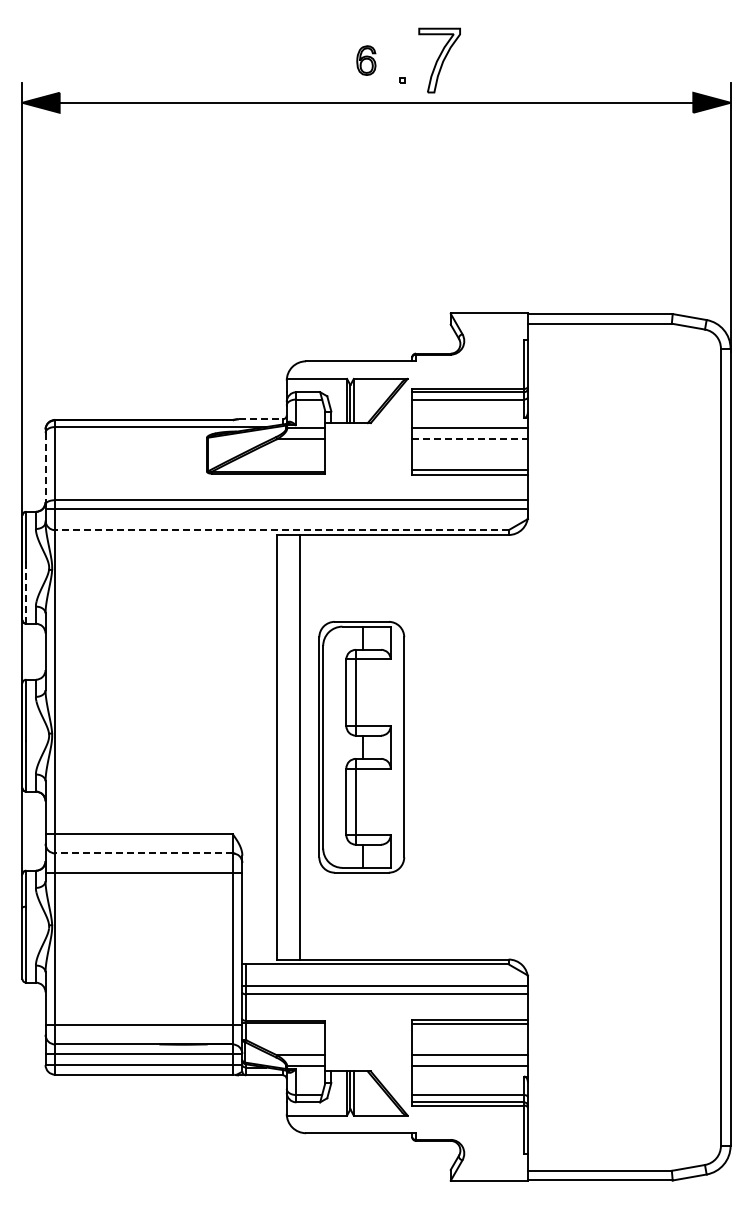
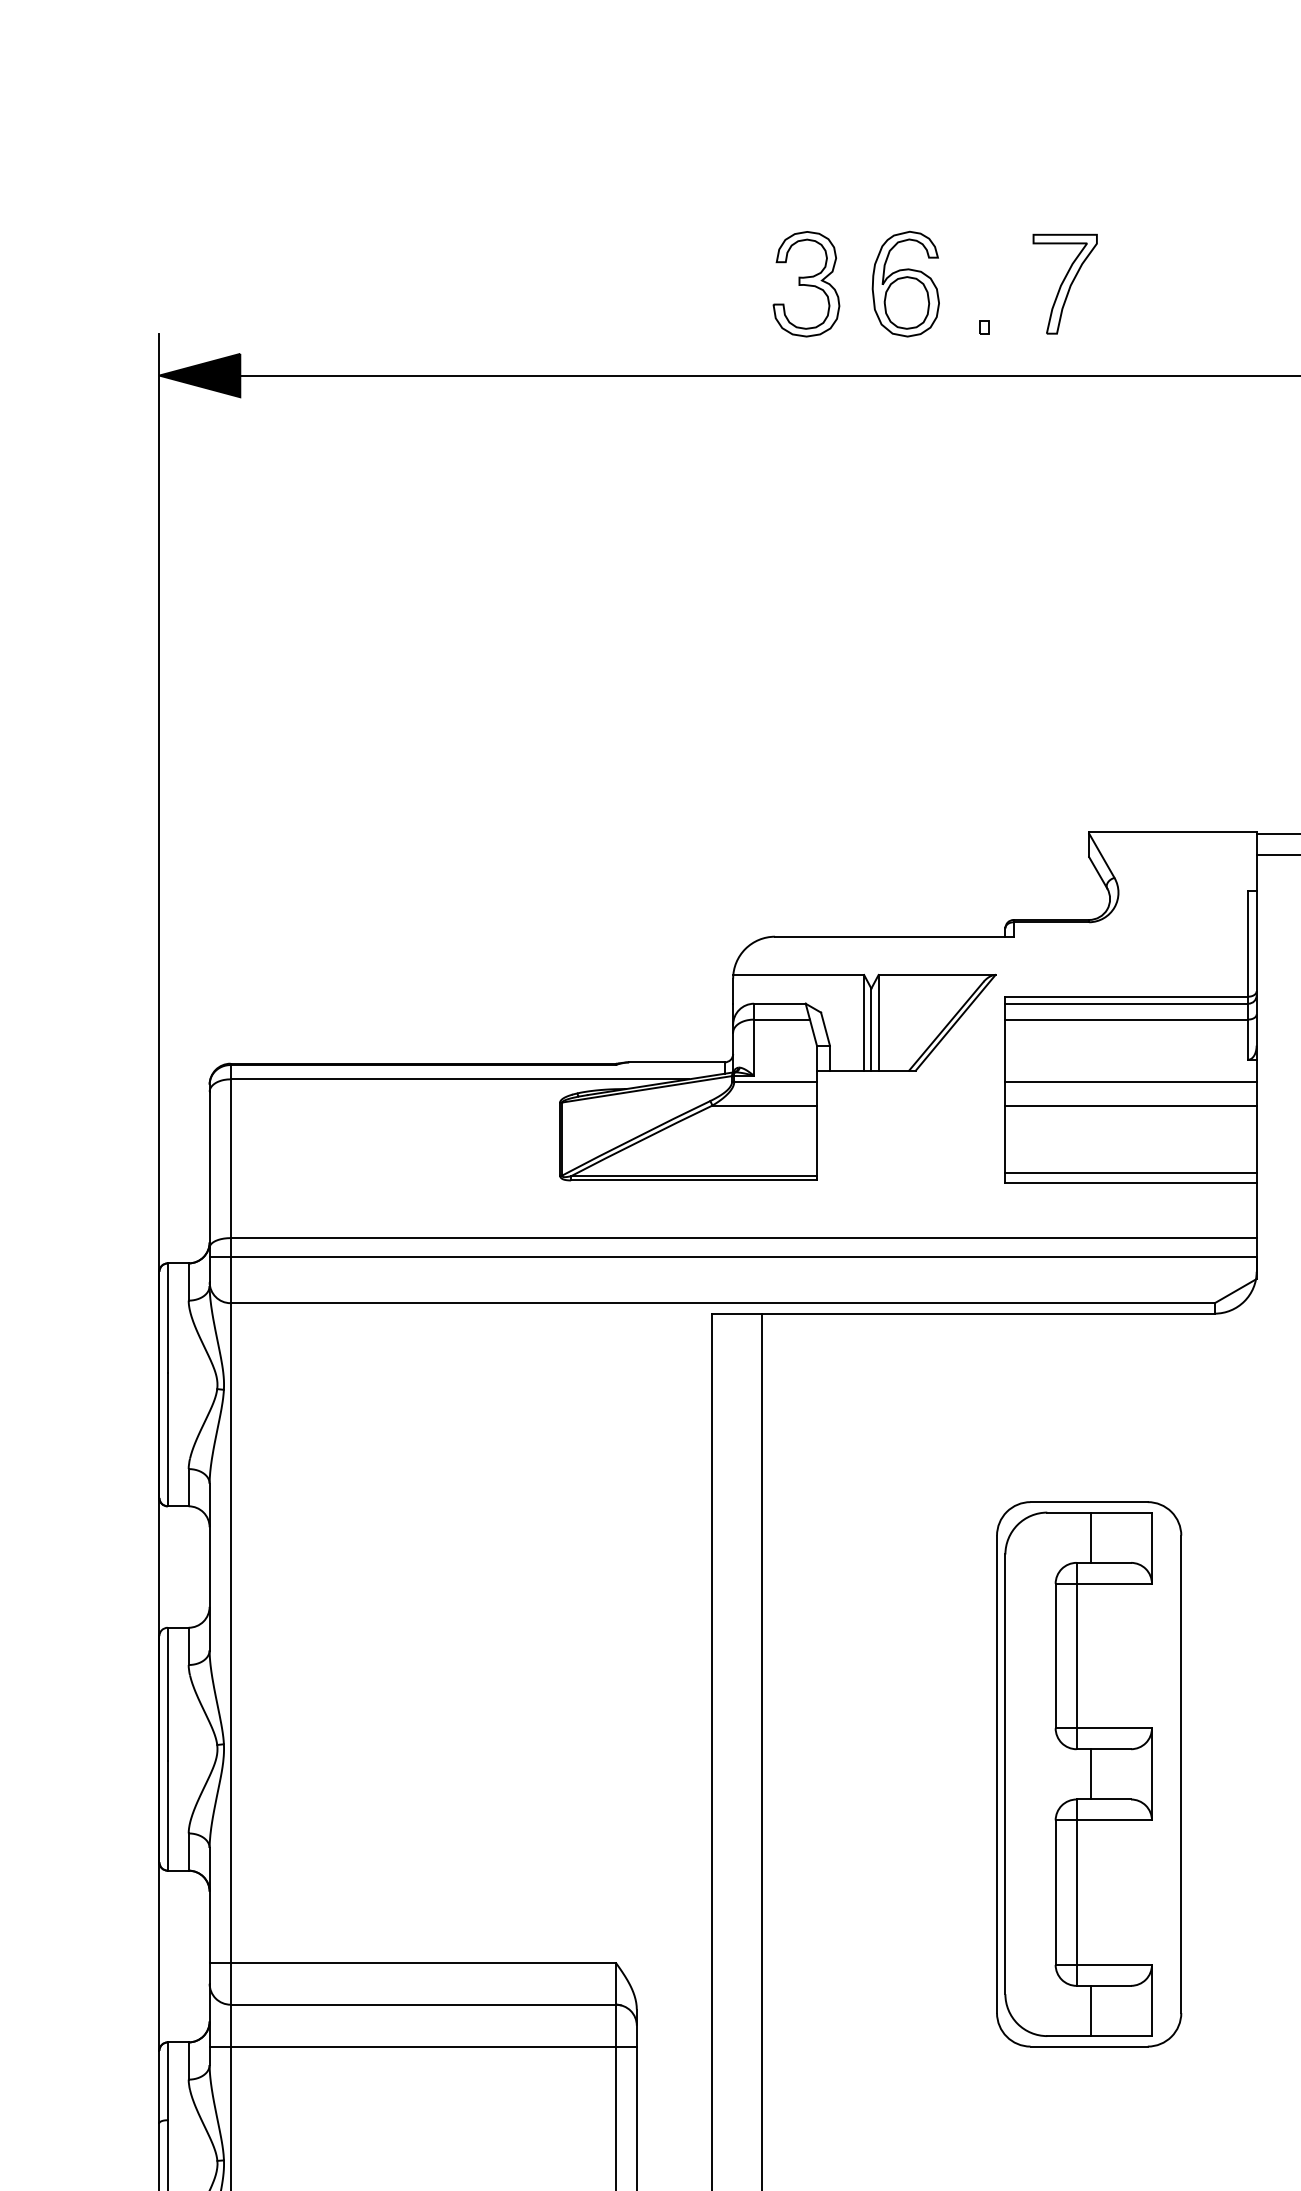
part: (320, 60) -> (806, 283), added
part: (366, 60) -> (906, 283), size x1.67
part: (439, 60) -> (1064, 283), size x0.71
line: (261, 419) -> (678, 1062), dashed -> solid
line: (470, 439) -> (1131, 1106), dashed -> solid
line: (45, 468) -> (209, 1169), dashed -> solid
line: (281, 530) -> (721, 1303), dashed -> solid
line: (26, 593) -> (168, 1440), dashed -> solid
part: (361, 747) -> (1088, 1774), moved
line: (143, 853) -> (422, 2004), dashed -> solid

